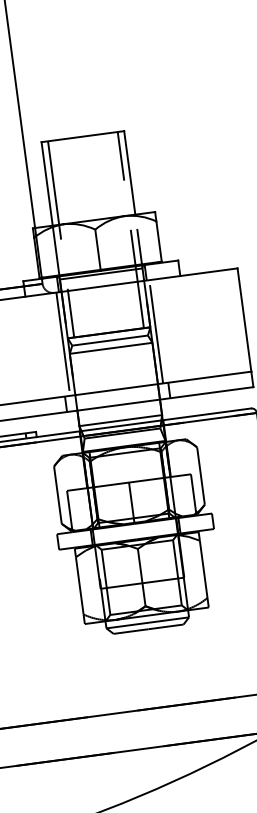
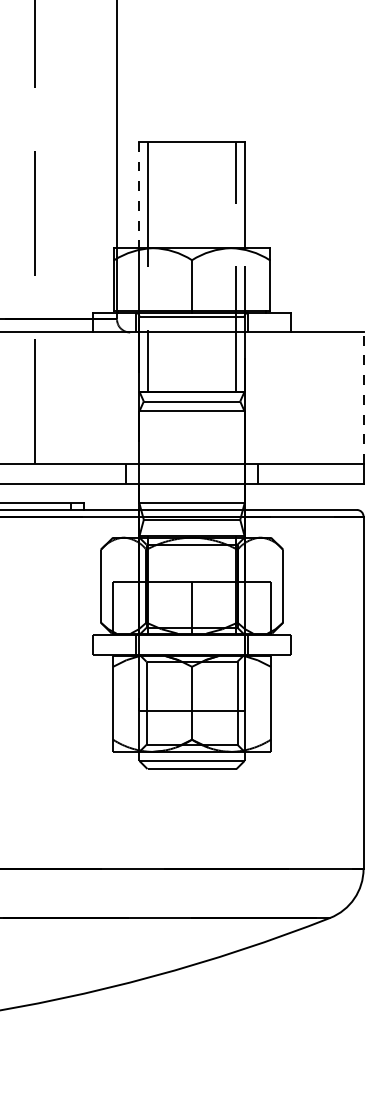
line: (47, 184) -> (139, 195), solid -> dashed
line: (244, 320) -> (363, 398), solid -> dashed
line: (156, 331) -> (251, 397), removed
line: (62, 343) -> (132, 397), removed

